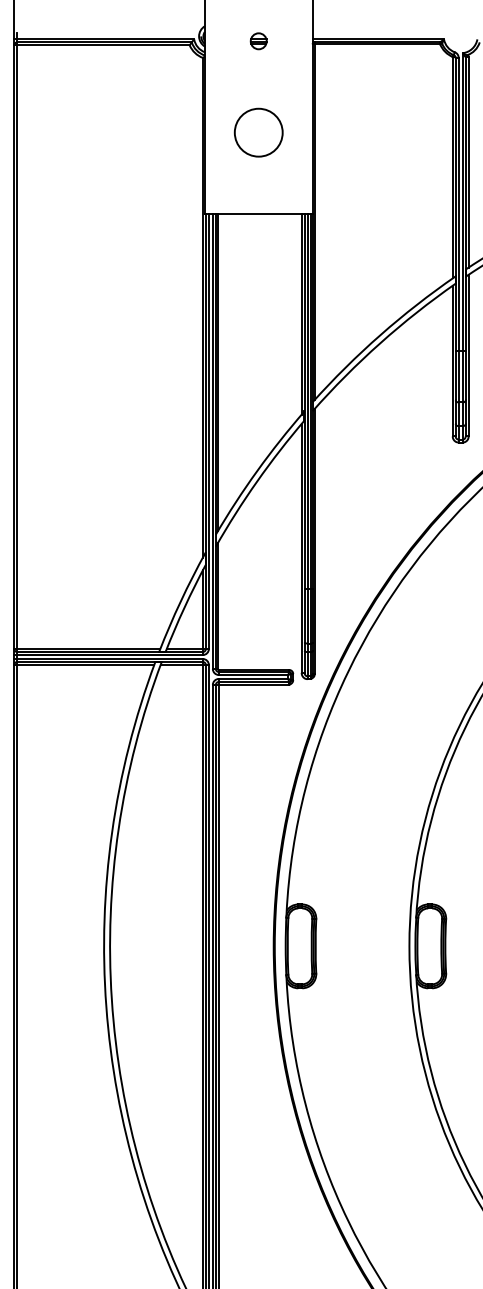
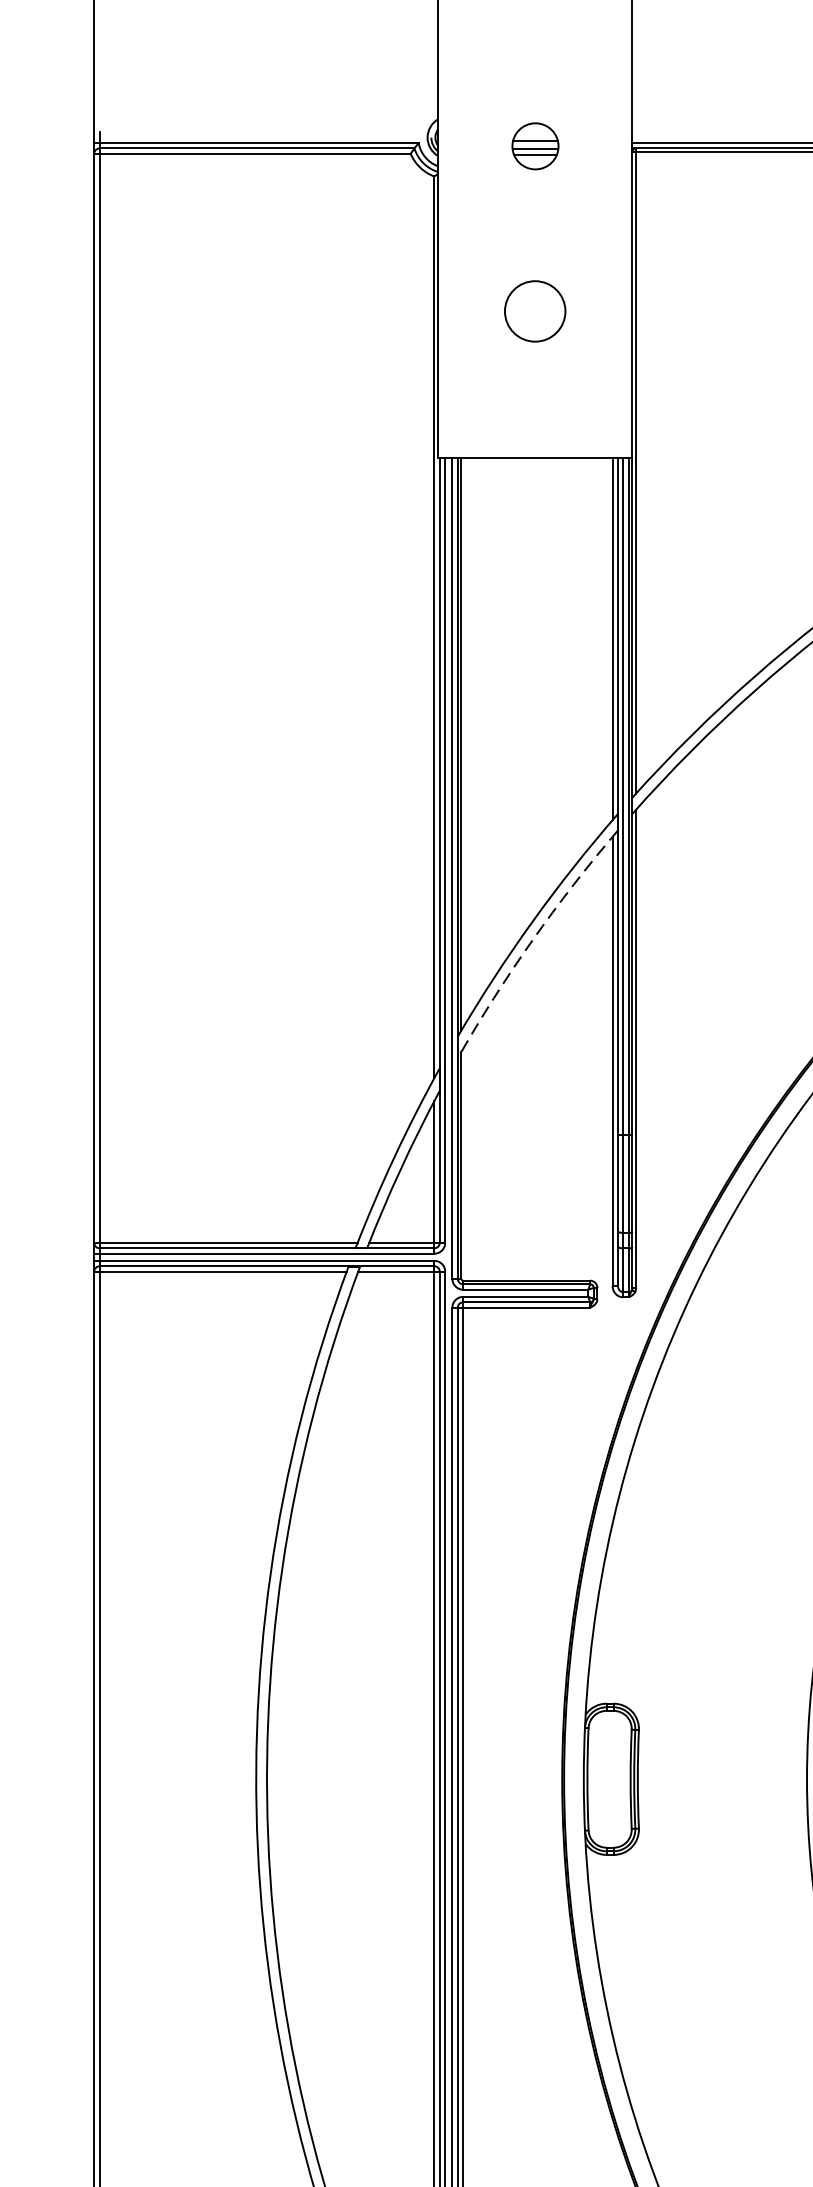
part: (258, 41) -> (534, 146), size x1.6
circle: (258, 132) -> (534, 311), size x0.7
arc: (257, 481) -> (532, 940), solid -> dashed

